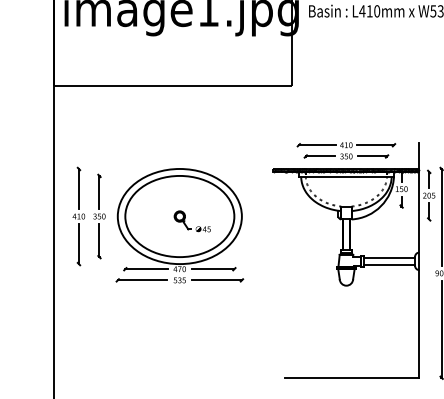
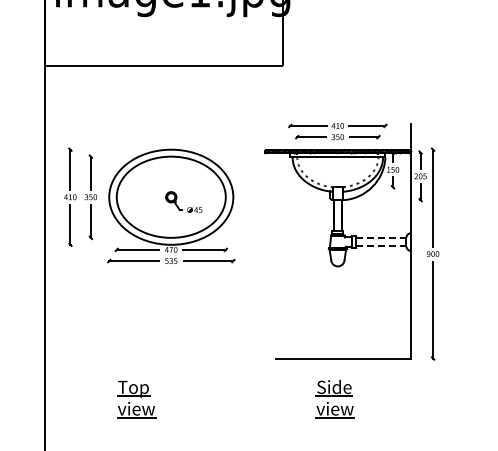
line: (390, 257) -> (381, 238), solid -> dashed
line: (390, 264) -> (381, 245), solid -> dashed

